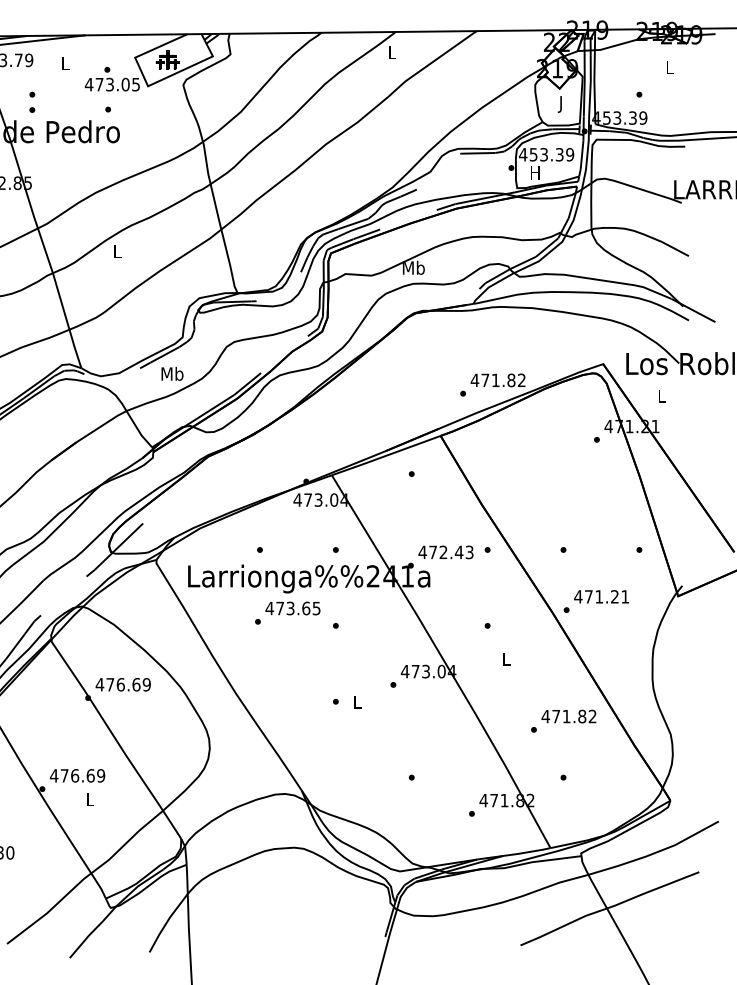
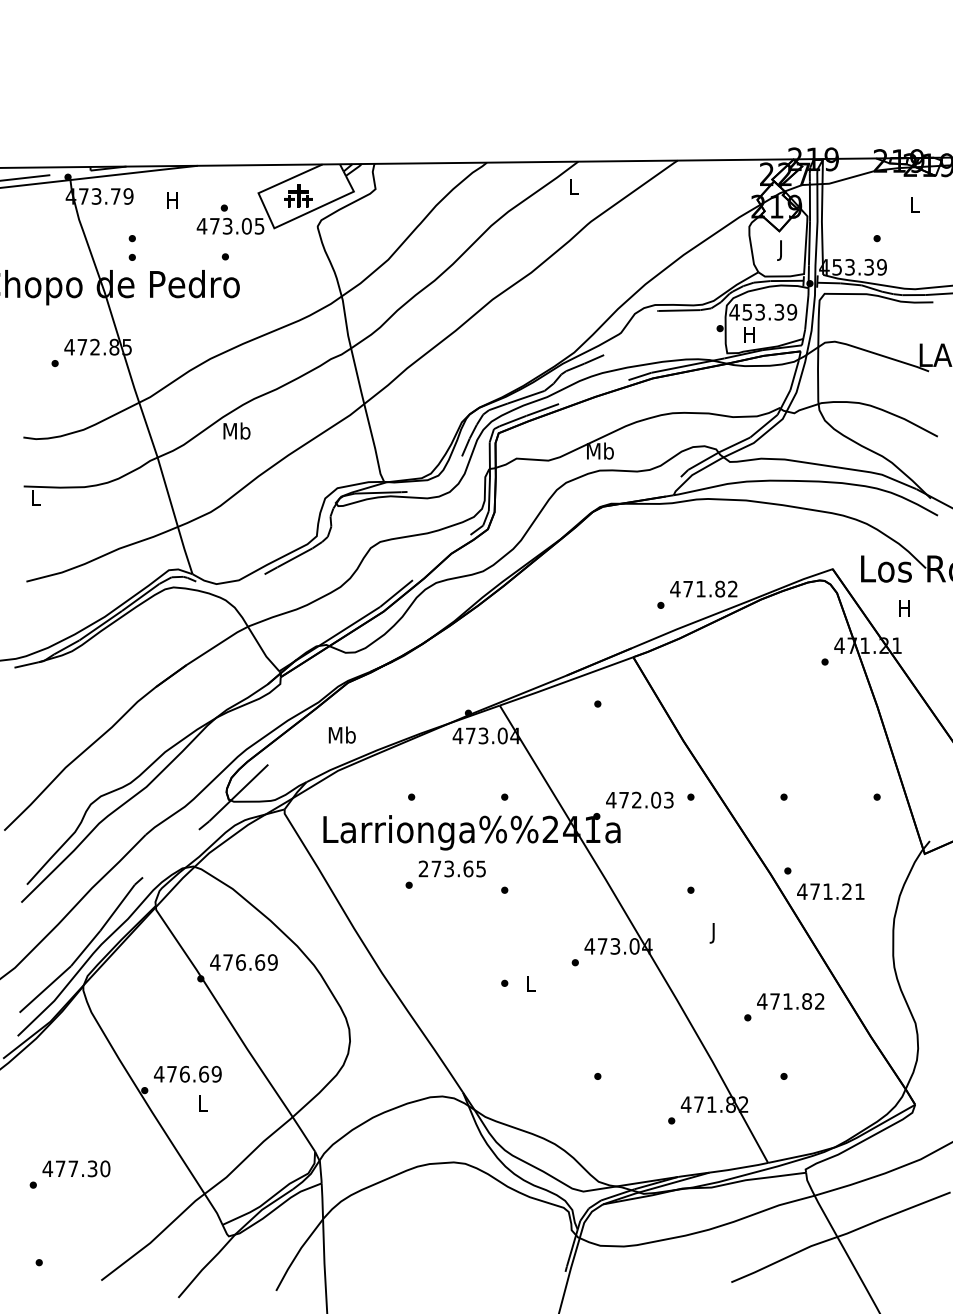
text: (65, 63) -> (172, 200), L -> H
text: (117, 251) -> (236, 430), L -> Mb
text: (171, 373) -> (341, 734), moved
text: (661, 396) -> (904, 608), L -> H
text: (458, 551) -> (655, 799), 472.43 -> 472.03
text: (601, 596) -> (830, 891), moved
text: (269, 608) -> (423, 868), 473.65 -> 273.65
text: (506, 661) -> (713, 933), L -> J

